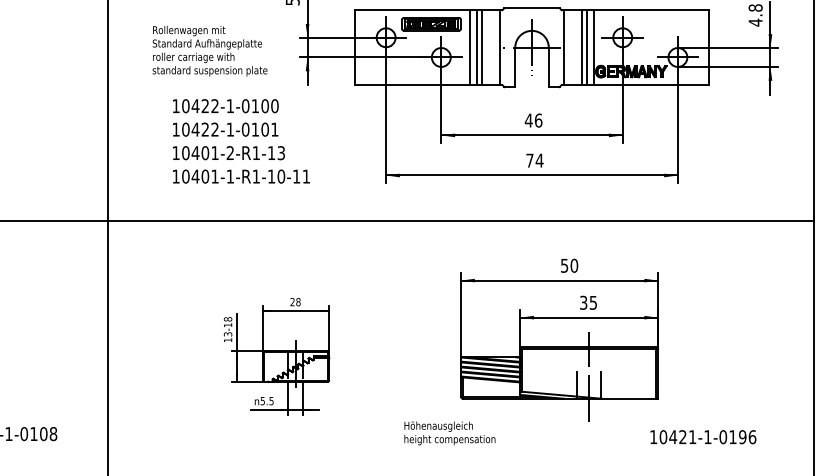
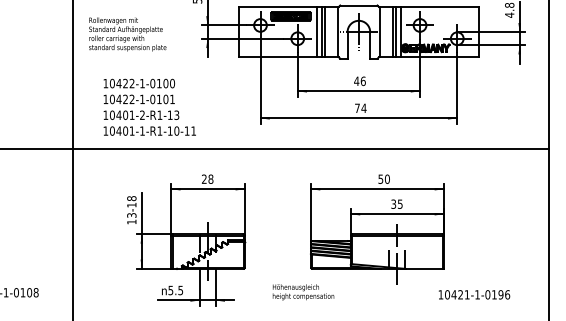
text: (209, 51) -> (127, 34), moved
text: (240, 140) -> (149, 106), moved
part: (276, 356) -> (186, 240), size x1.67

